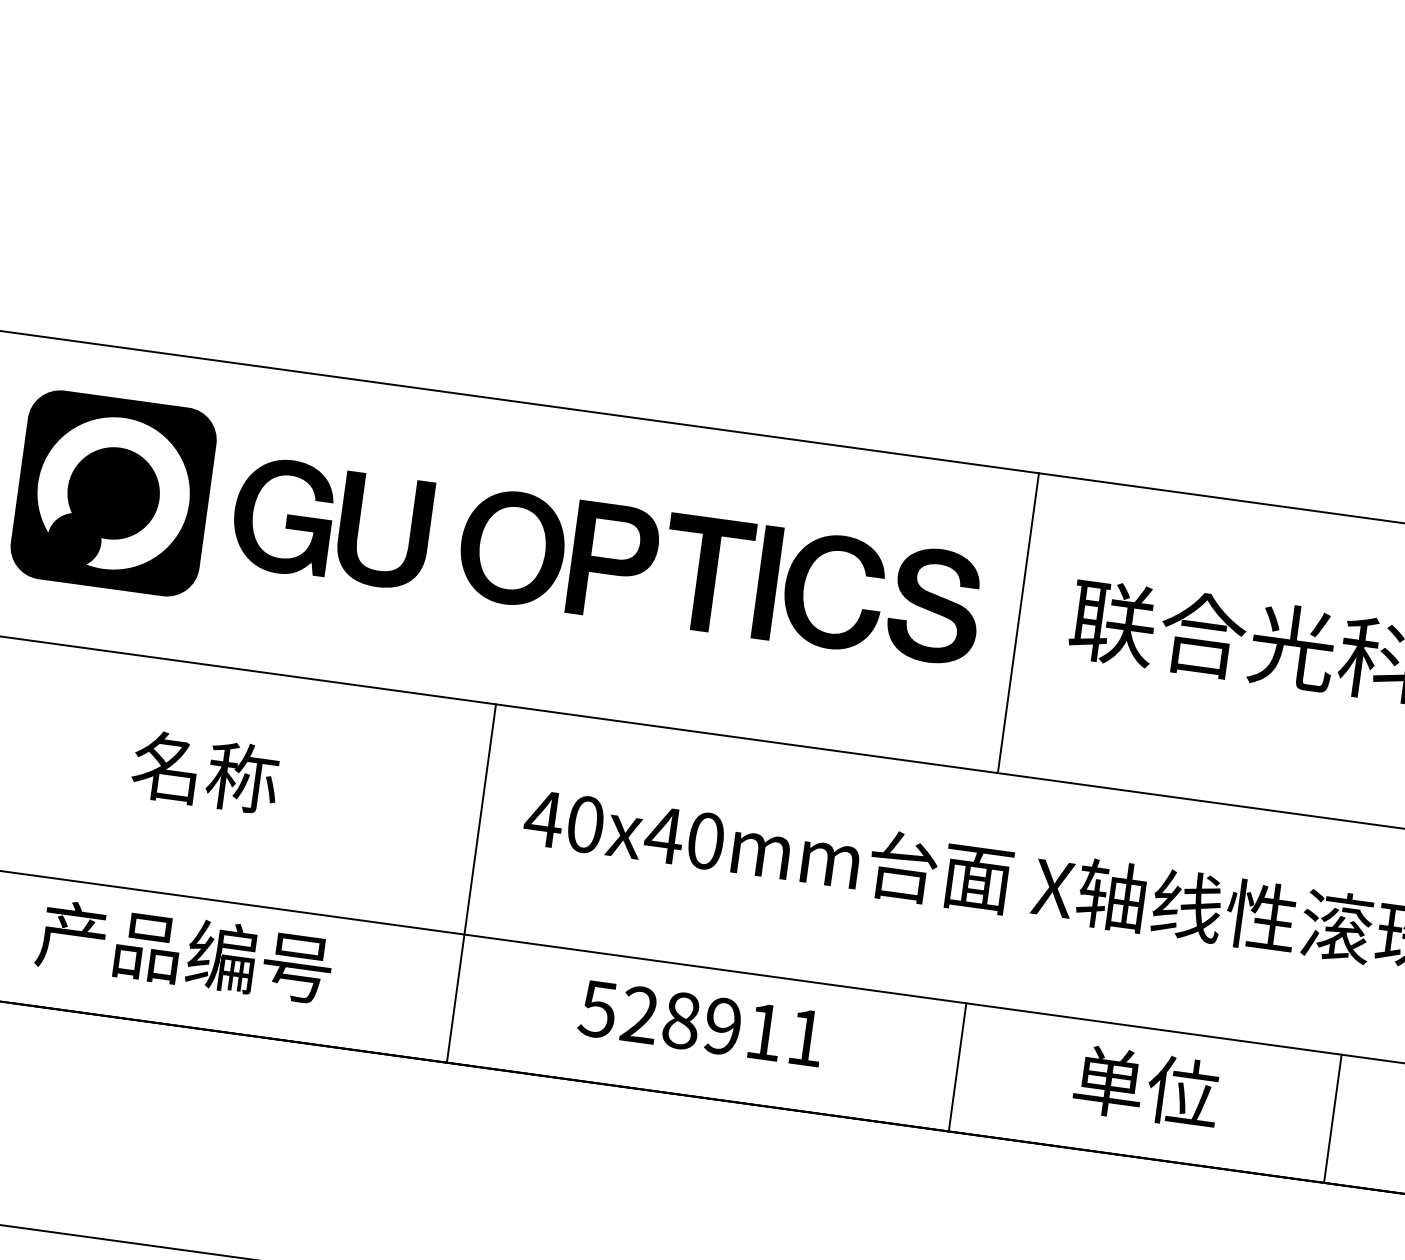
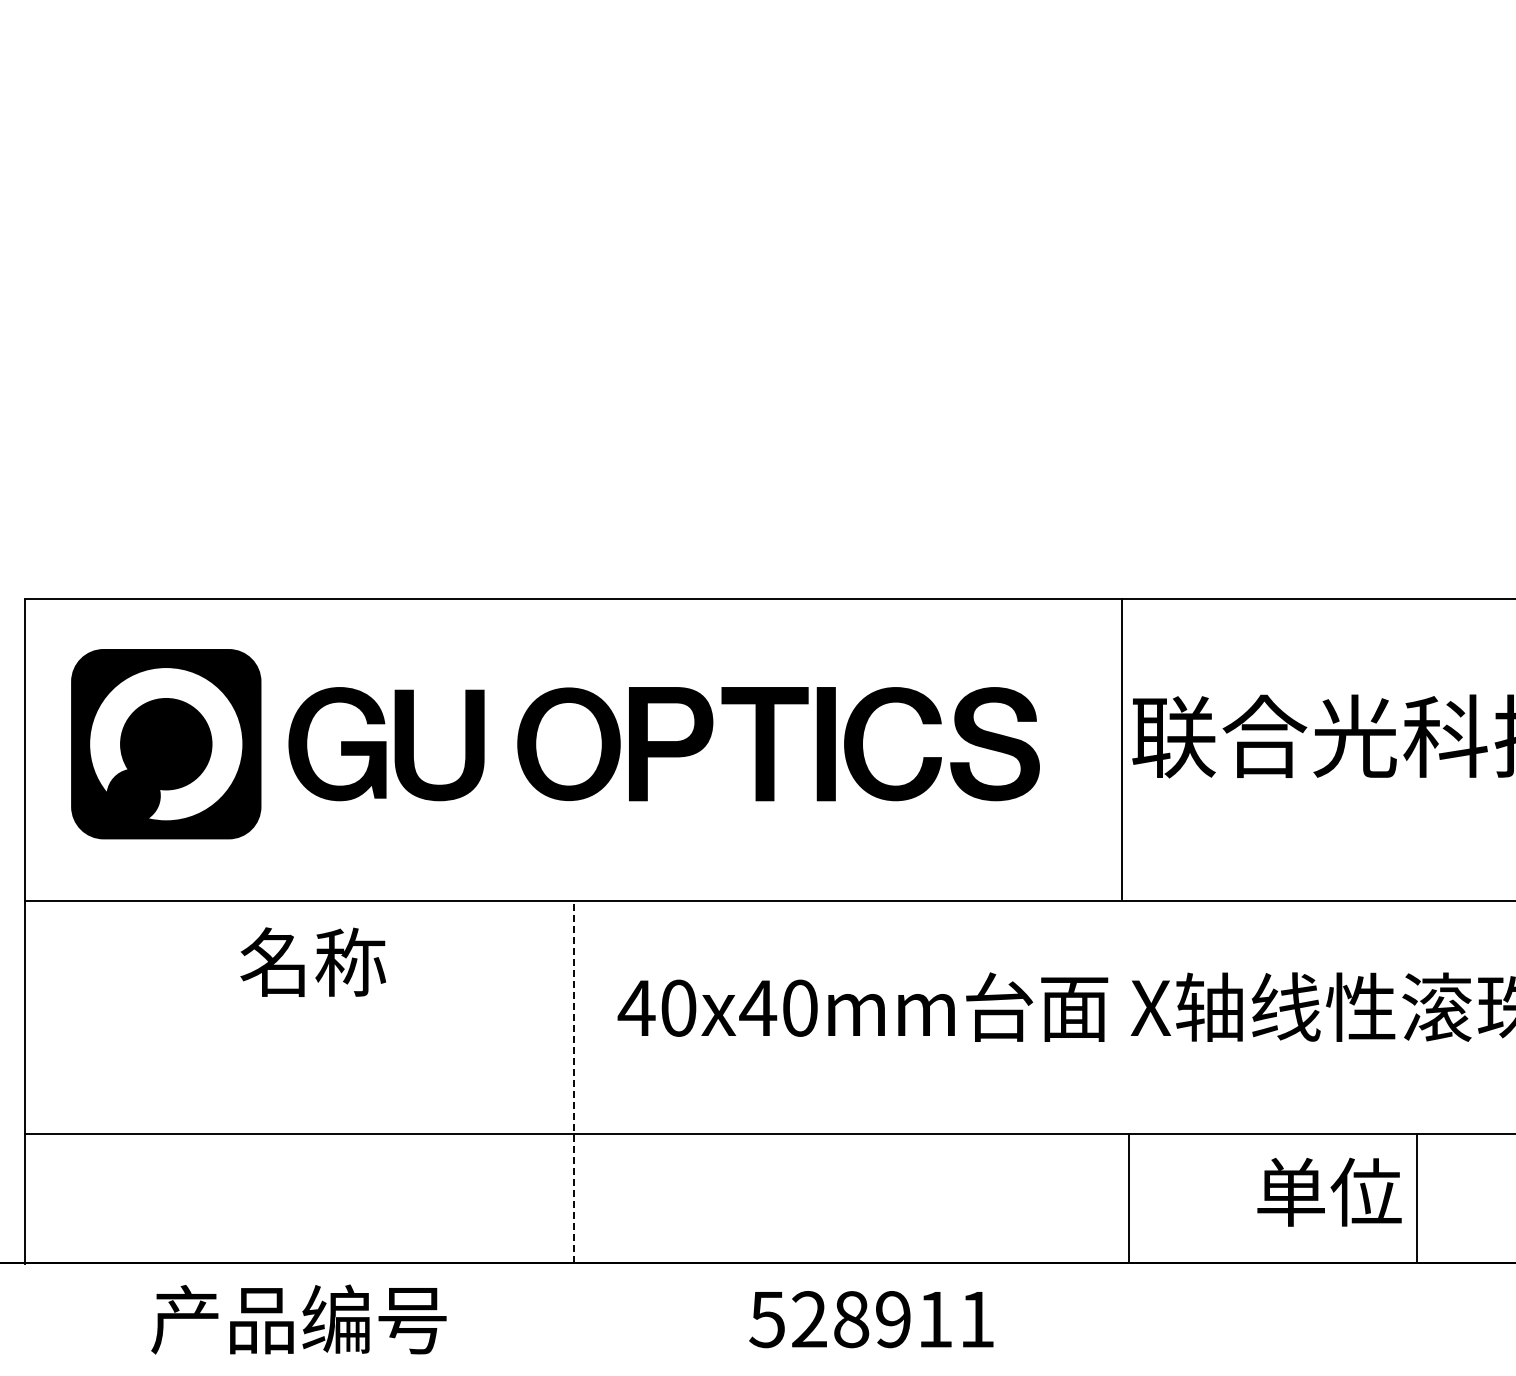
line: (1018, 621) -> (1122, 748), moved
text: (204, 771) -> (312, 961), moved
line: (471, 883) -> (573, 1082), solid -> dashed
text: (184, 951) -> (298, 1319), moved
text: (701, 1023) -> (871, 1319), moved
line: (957, 1066) -> (1129, 1197), moved
text: (1146, 1086) -> (1329, 1191), moved
line: (1333, 1118) -> (1417, 1197), moved

